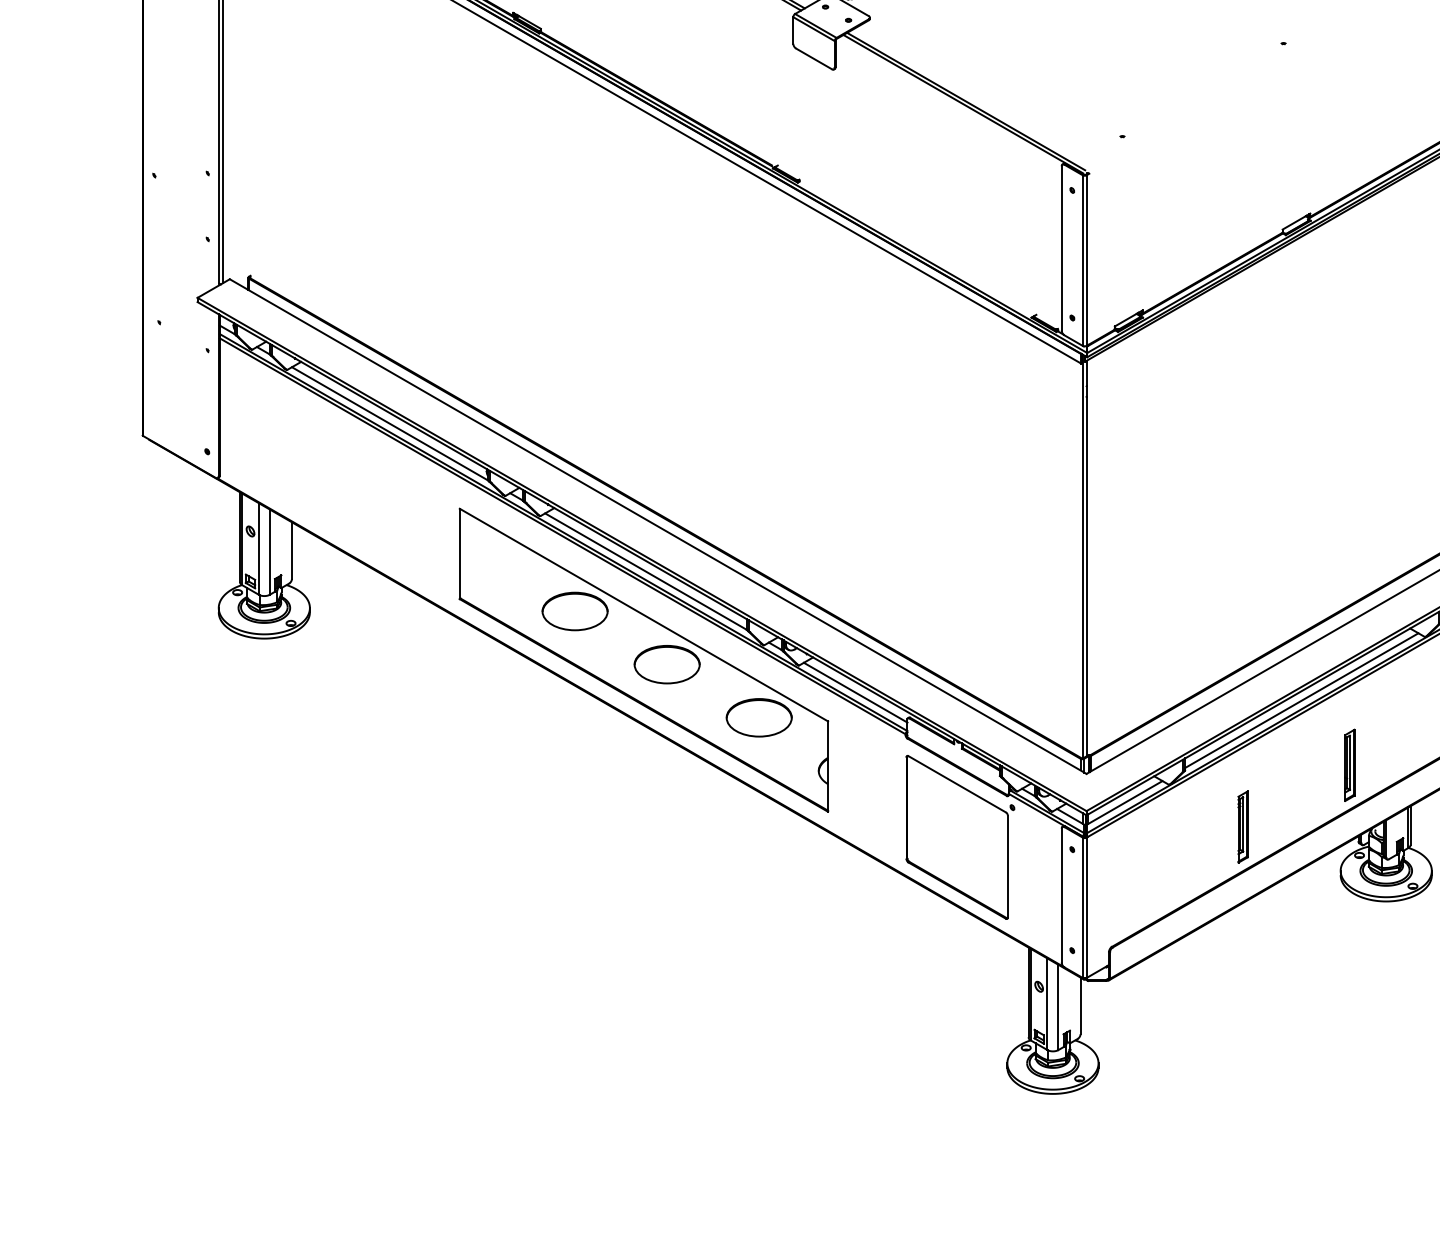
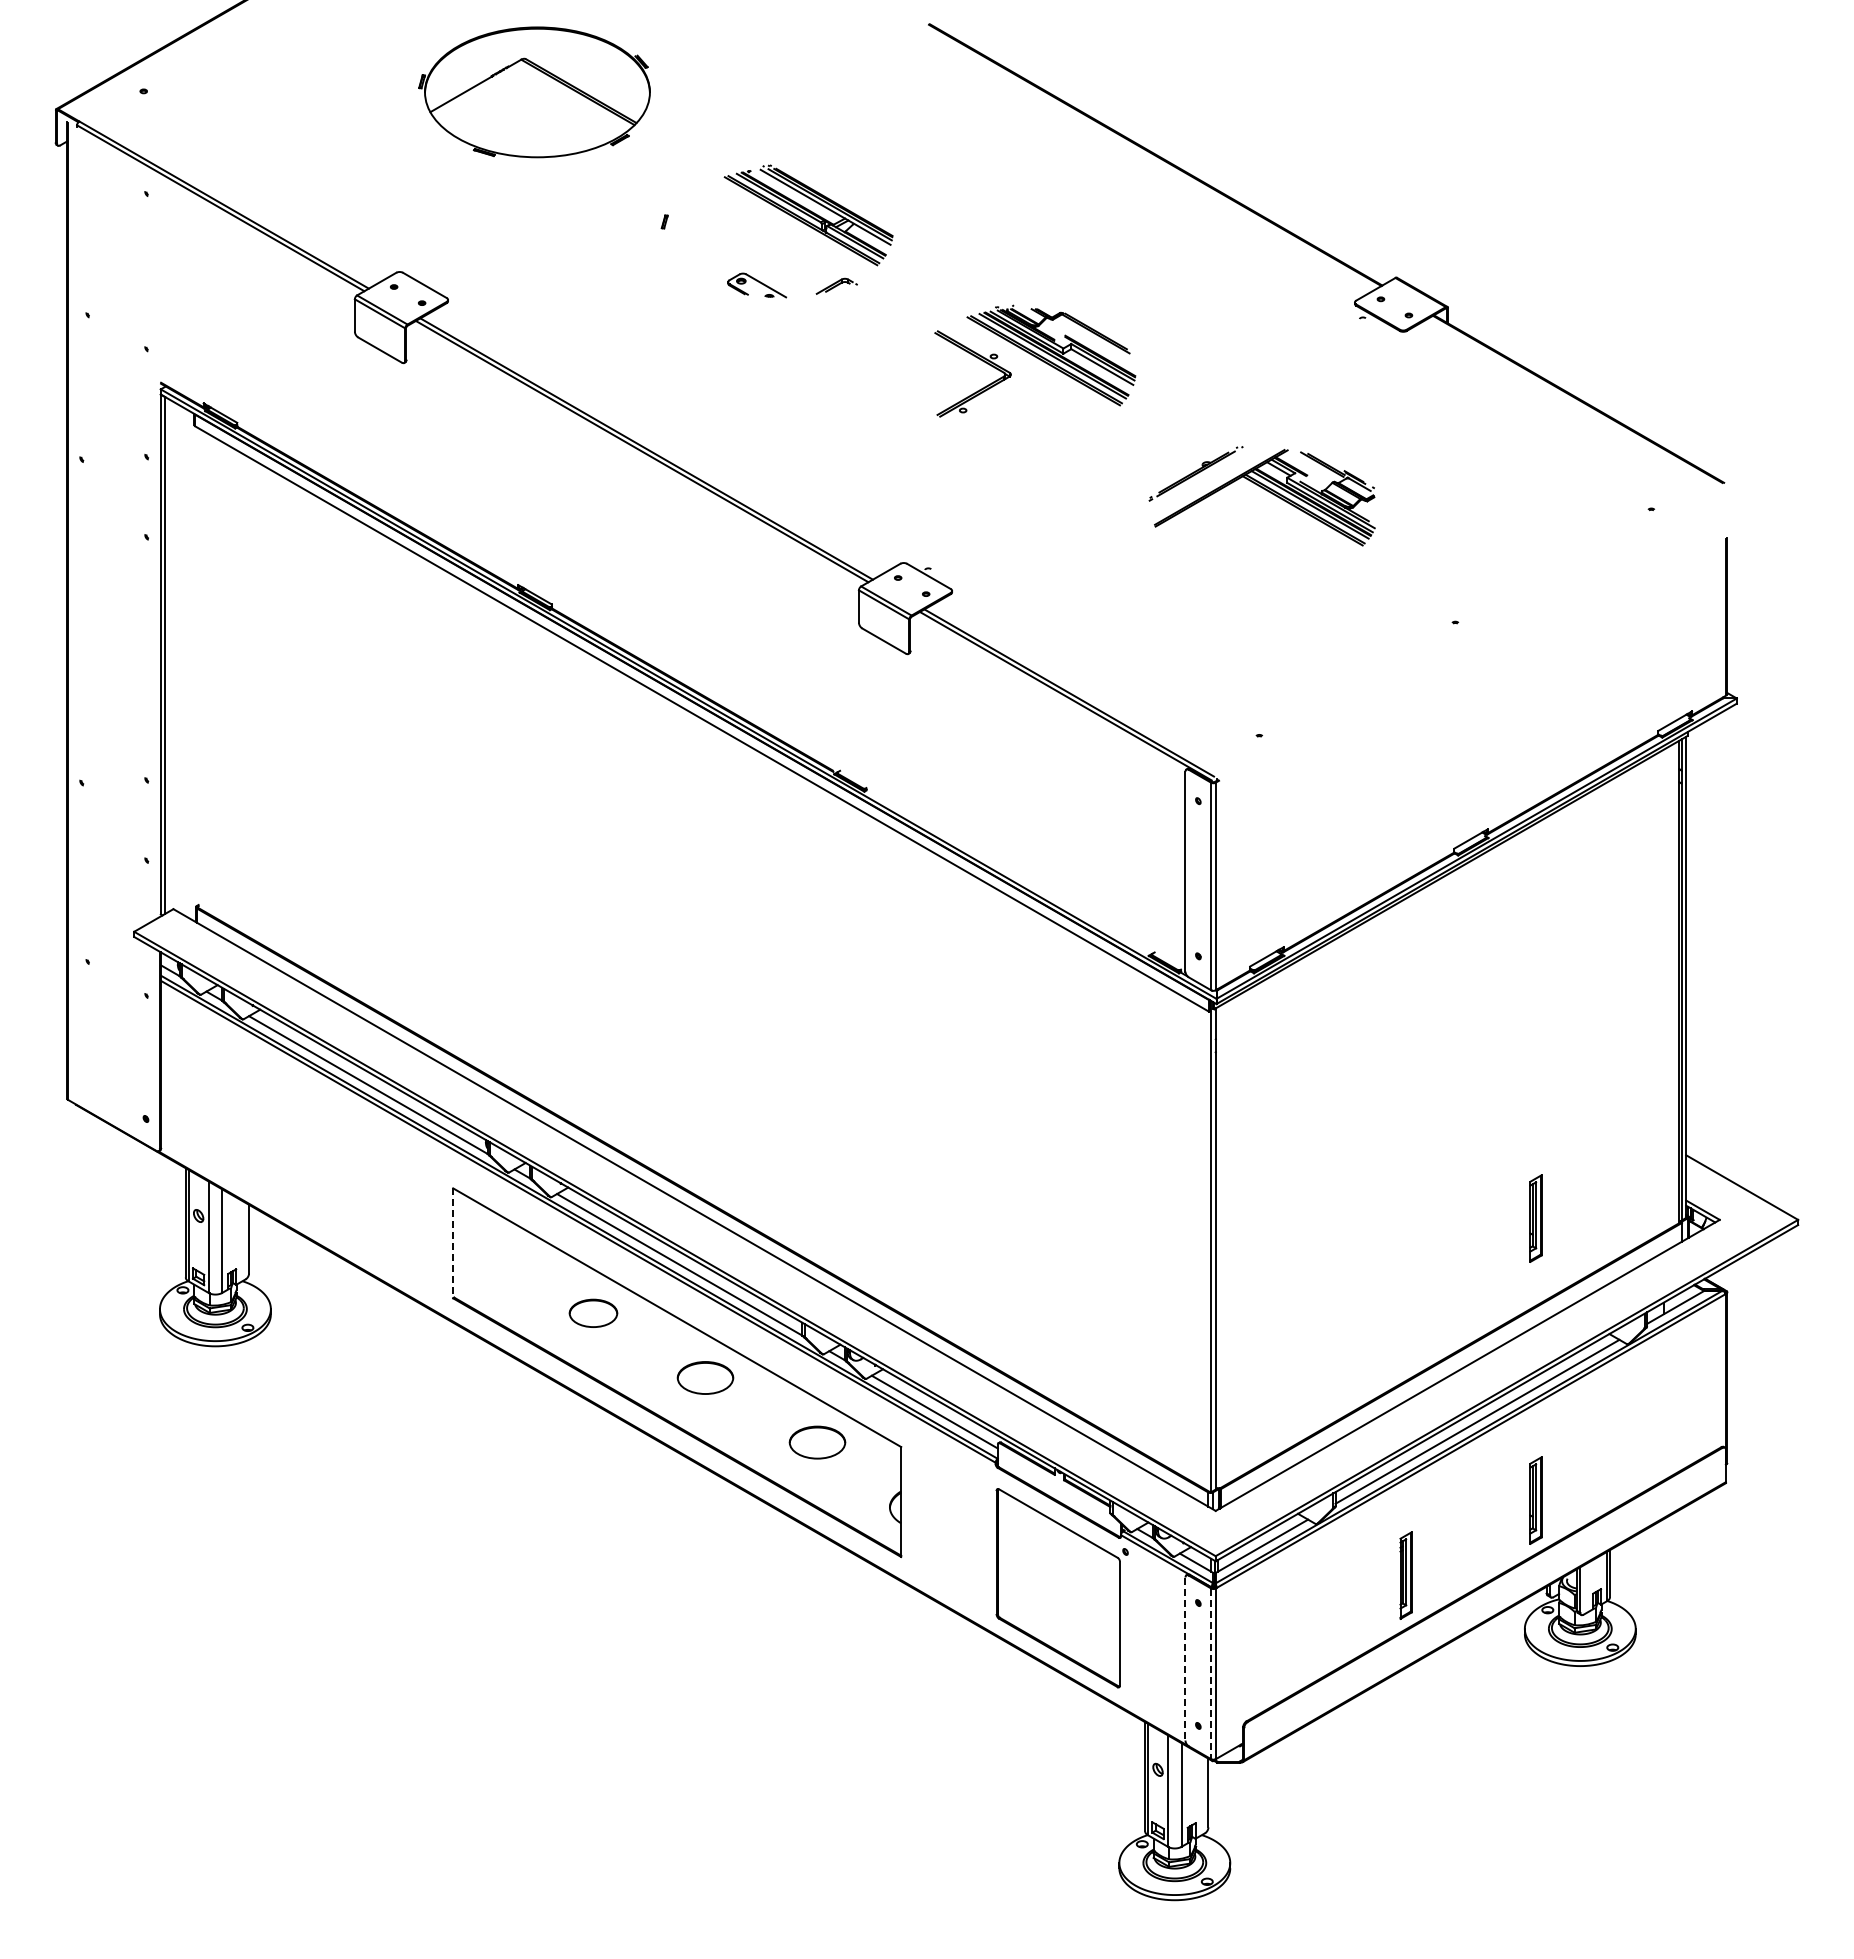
part: (1349, 533) -> (1535, 1218), added
line: (460, 554) -> (453, 1243), solid -> dashed
part: (575, 611) -> (593, 1313), size x0.6
part: (667, 664) -> (705, 1377), size x0.7
part: (759, 717) -> (817, 1442), size x0.7
line: (1061, 896) -> (1185, 1659), solid -> dashed
line: (1083, 908) -> (1211, 1674), solid -> dashed

